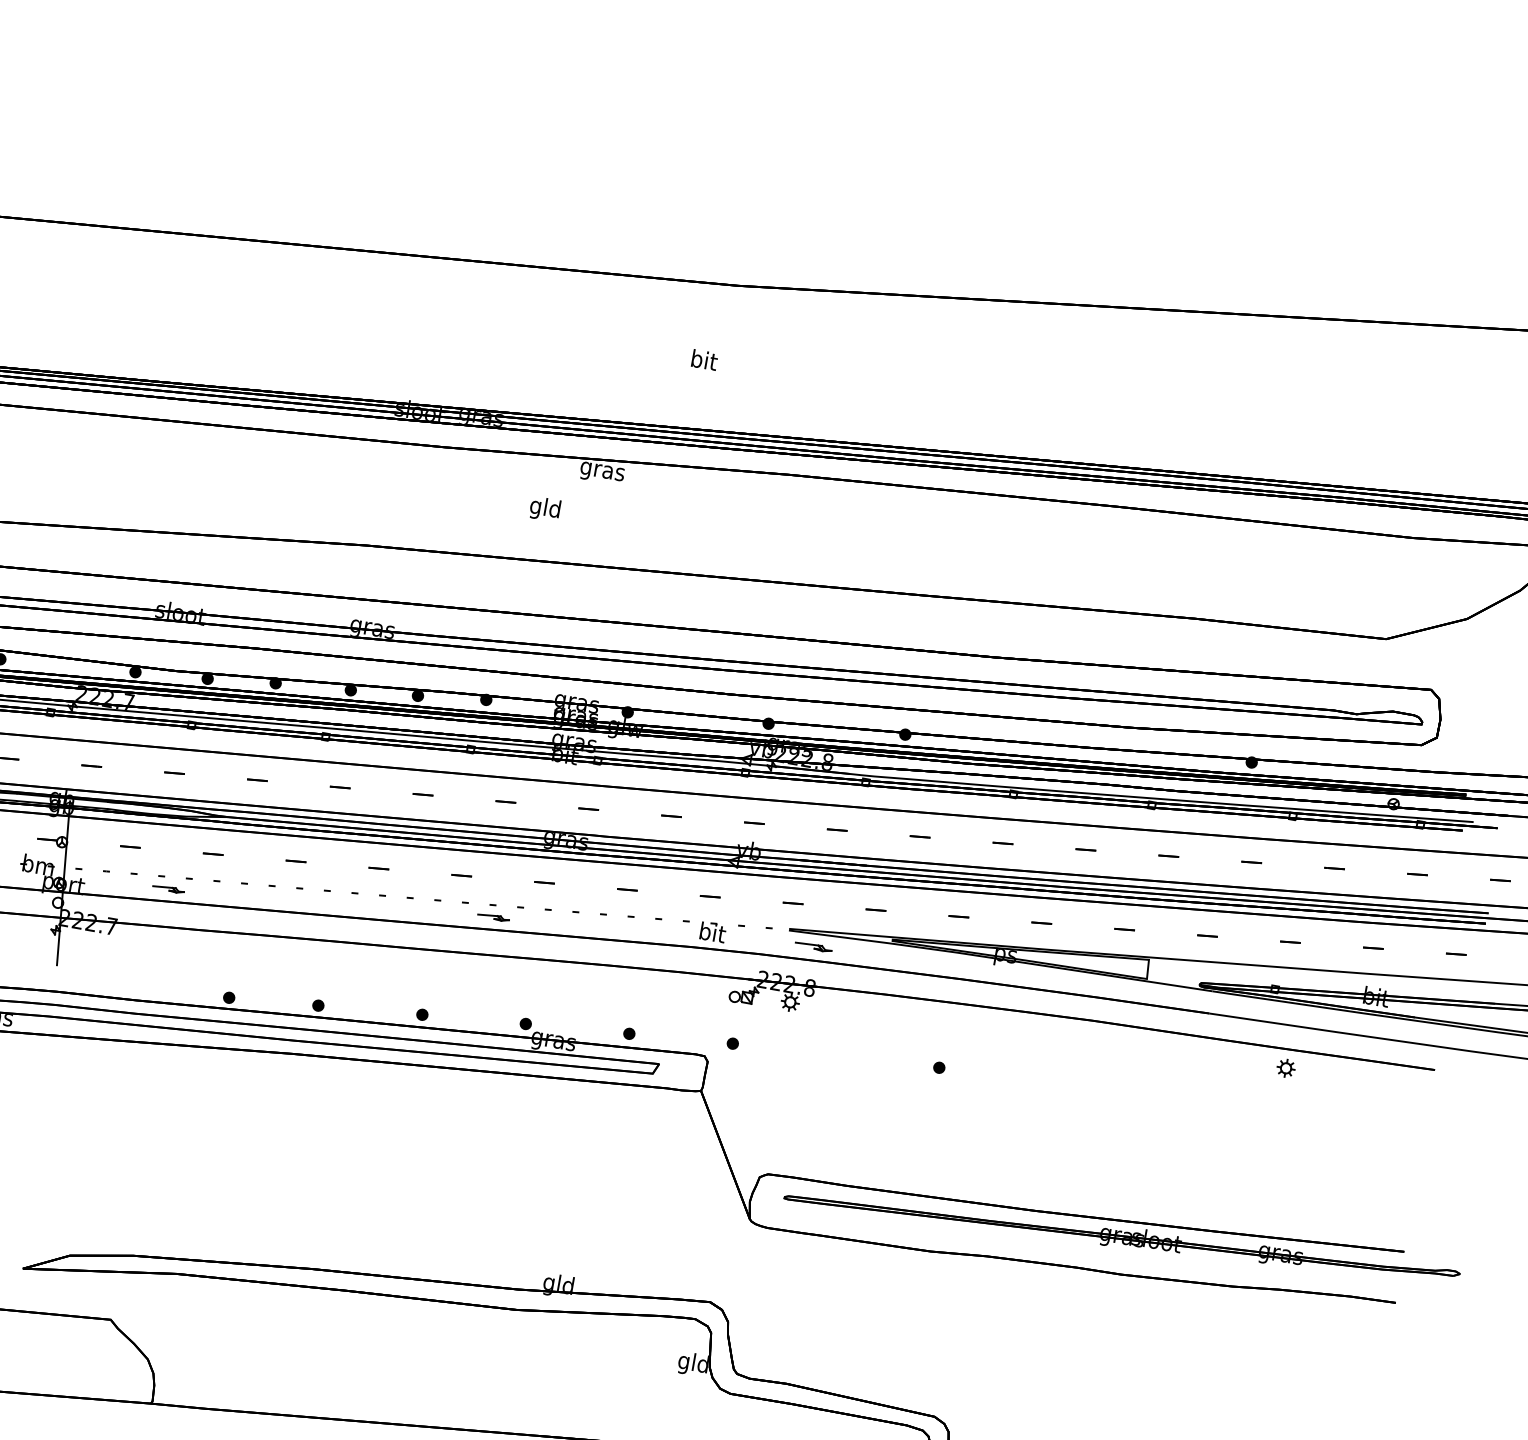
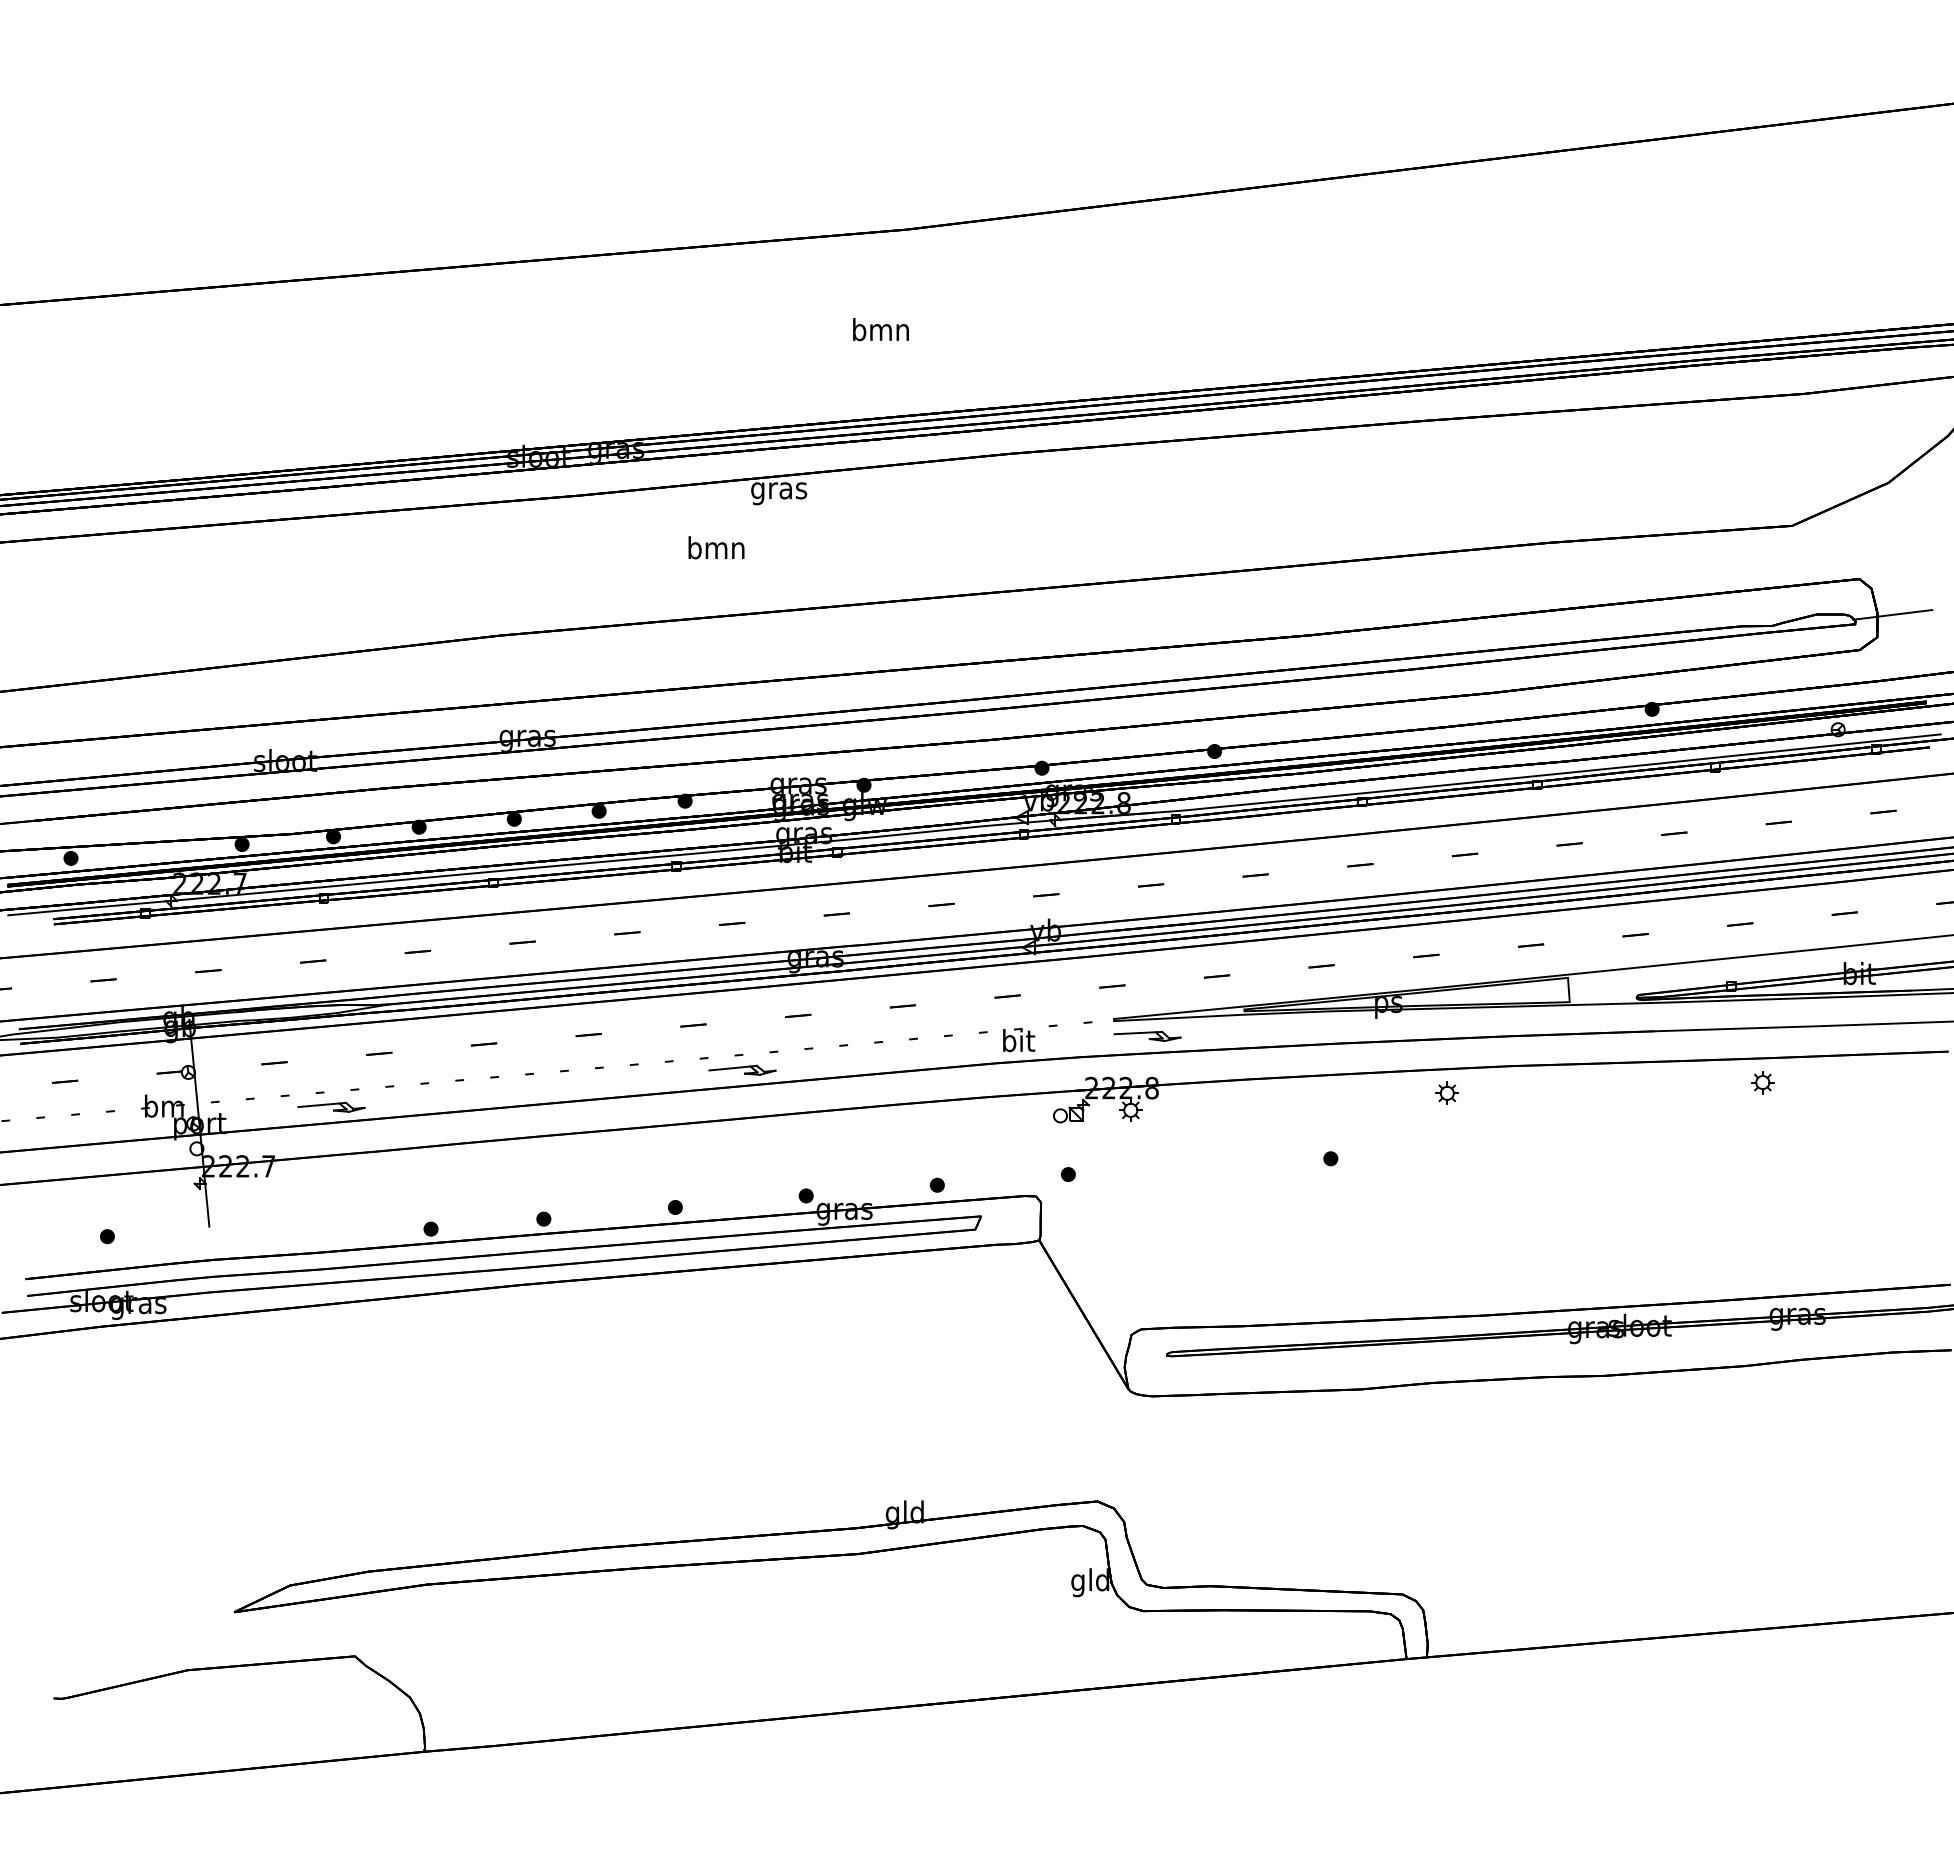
text: (703, 359) -> (880, 329), bit -> bmn
text: (545, 509) -> (716, 550), gld -> bmn
line: (1451, 722) -> (1892, 614), added
part: (168, 888) -> (331, 1106), size x1.67
part: (493, 916) -> (742, 1069), size x1.67
part: (813, 946) -> (1147, 1035), size x1.43
part: (1038, 1032) -> (1446, 1092), added

